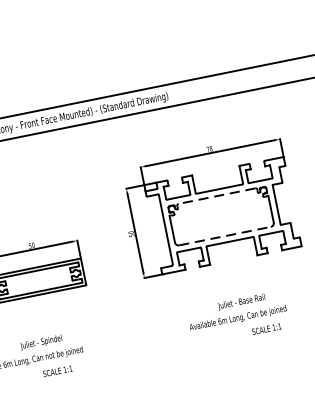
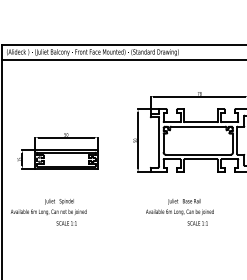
line: (217, 195) -> (198, 126), dashed -> solid
line: (225, 235) -> (198, 154), dashed -> solid
text: (237, 318) -> (179, 212), moved

